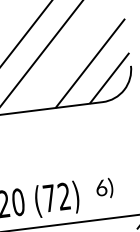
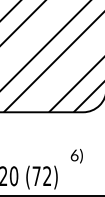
text: (104, 189) -> (76, 156), moved

